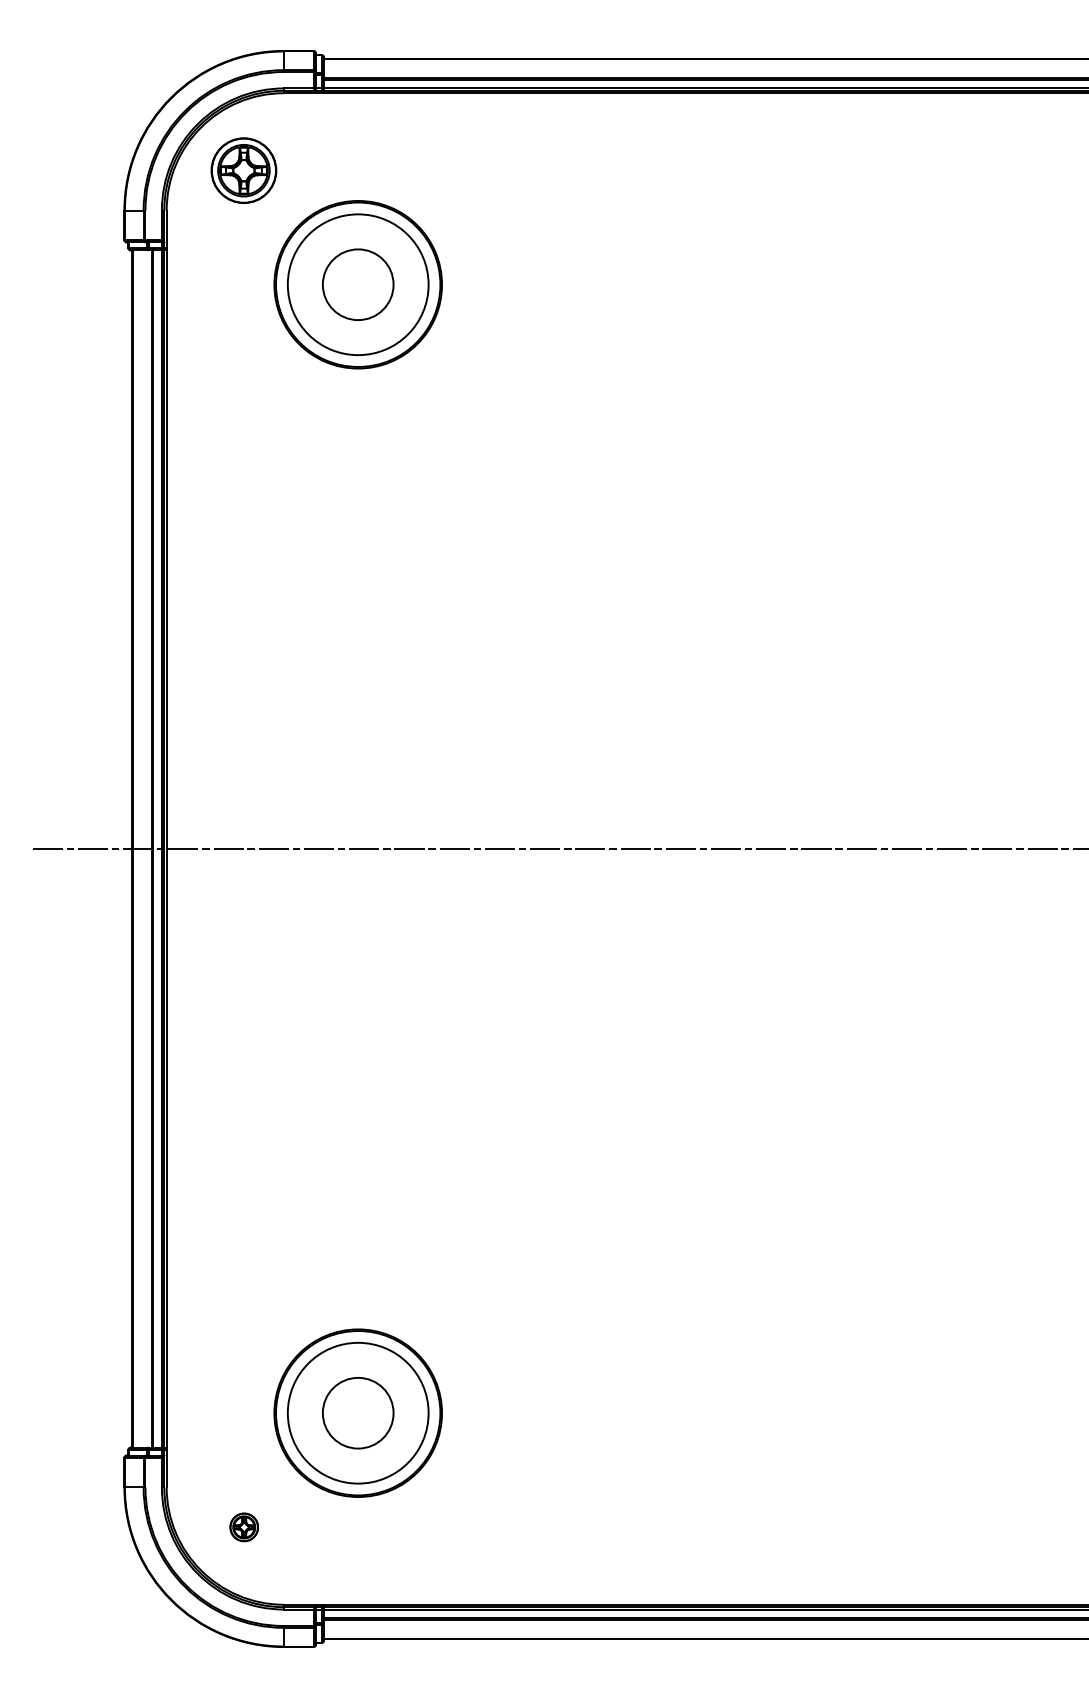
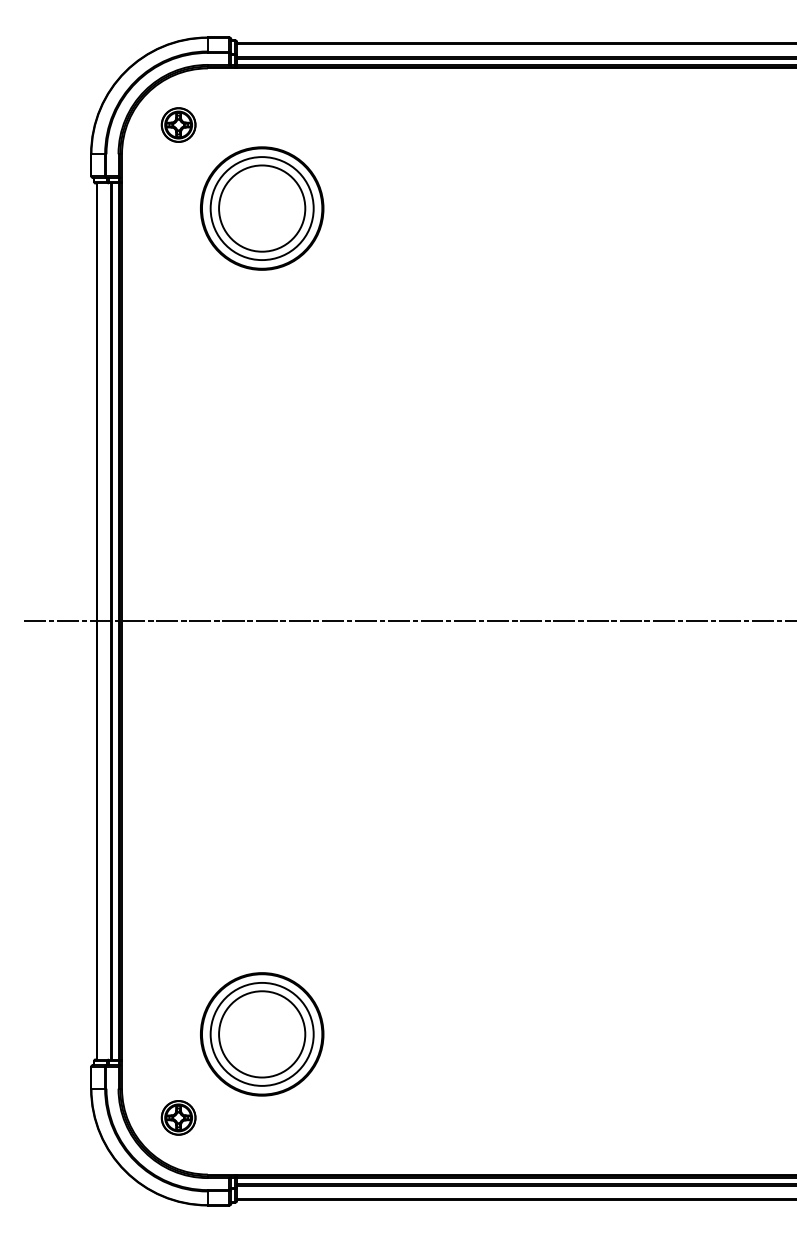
part: (244, 170) -> (178, 124), size x0.71
circle: (358, 284) -> (262, 208), size x1.67
circle: (358, 1413) -> (262, 1034), size x1.67
part: (244, 1527) -> (178, 1118), size x1.67

